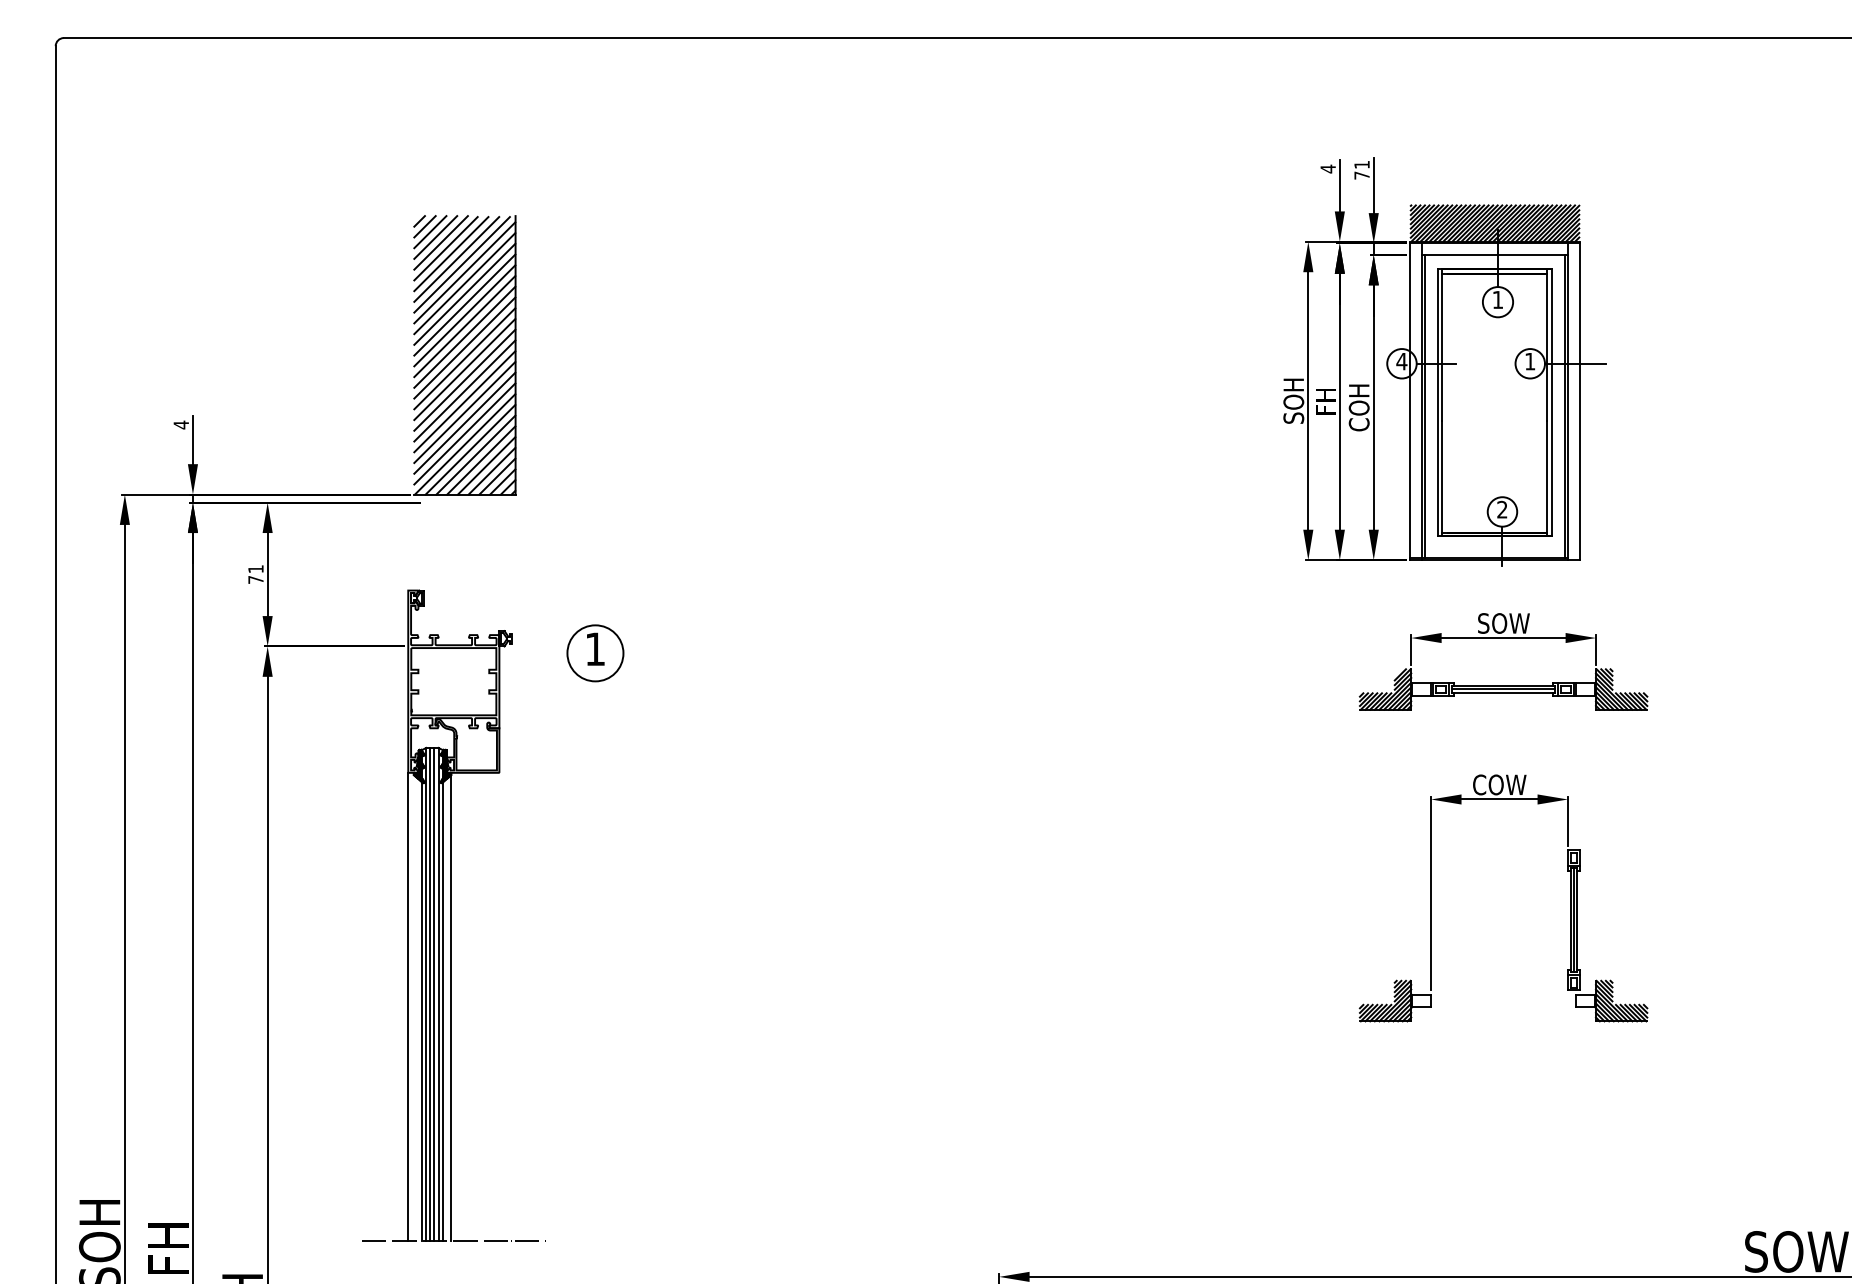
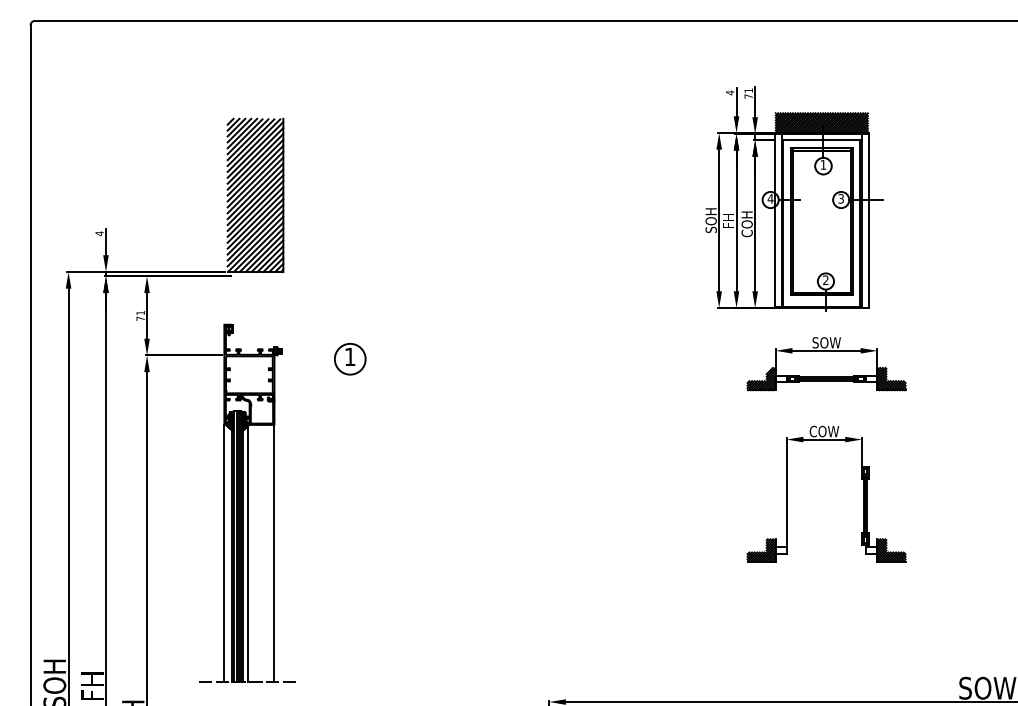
text: (1528, 360) -> (840, 198), 1 -> 3
part: (595, 653) -> (350, 359), moved
line: (499, 1006) -> (274, 553), added

